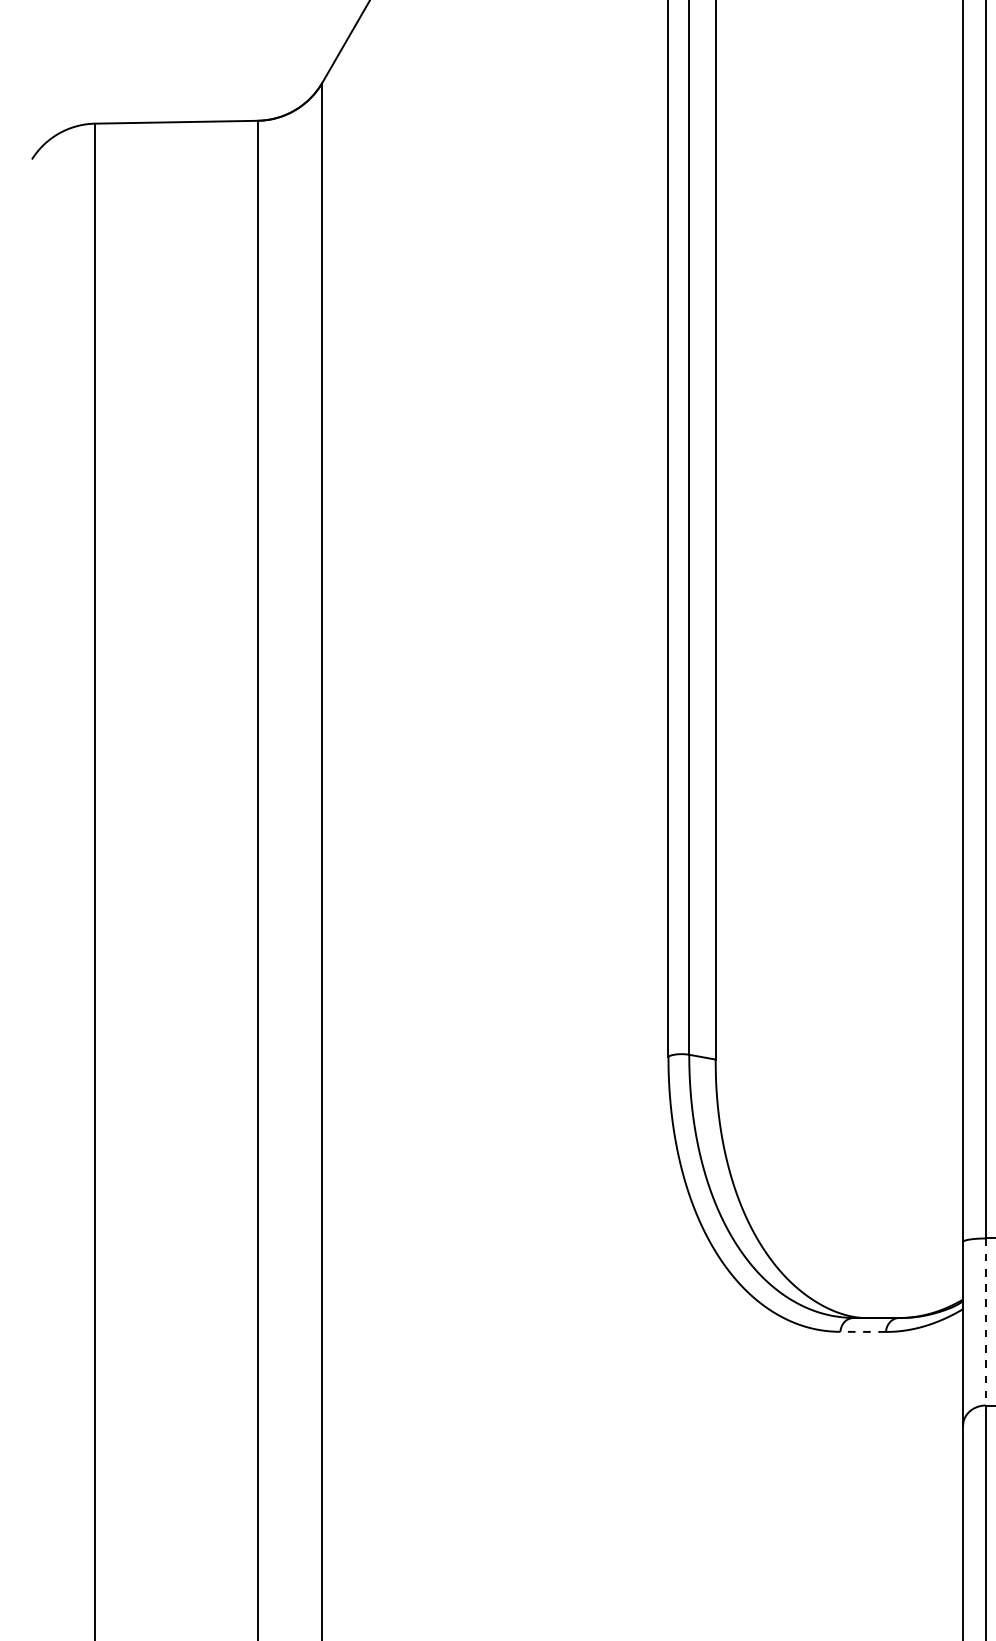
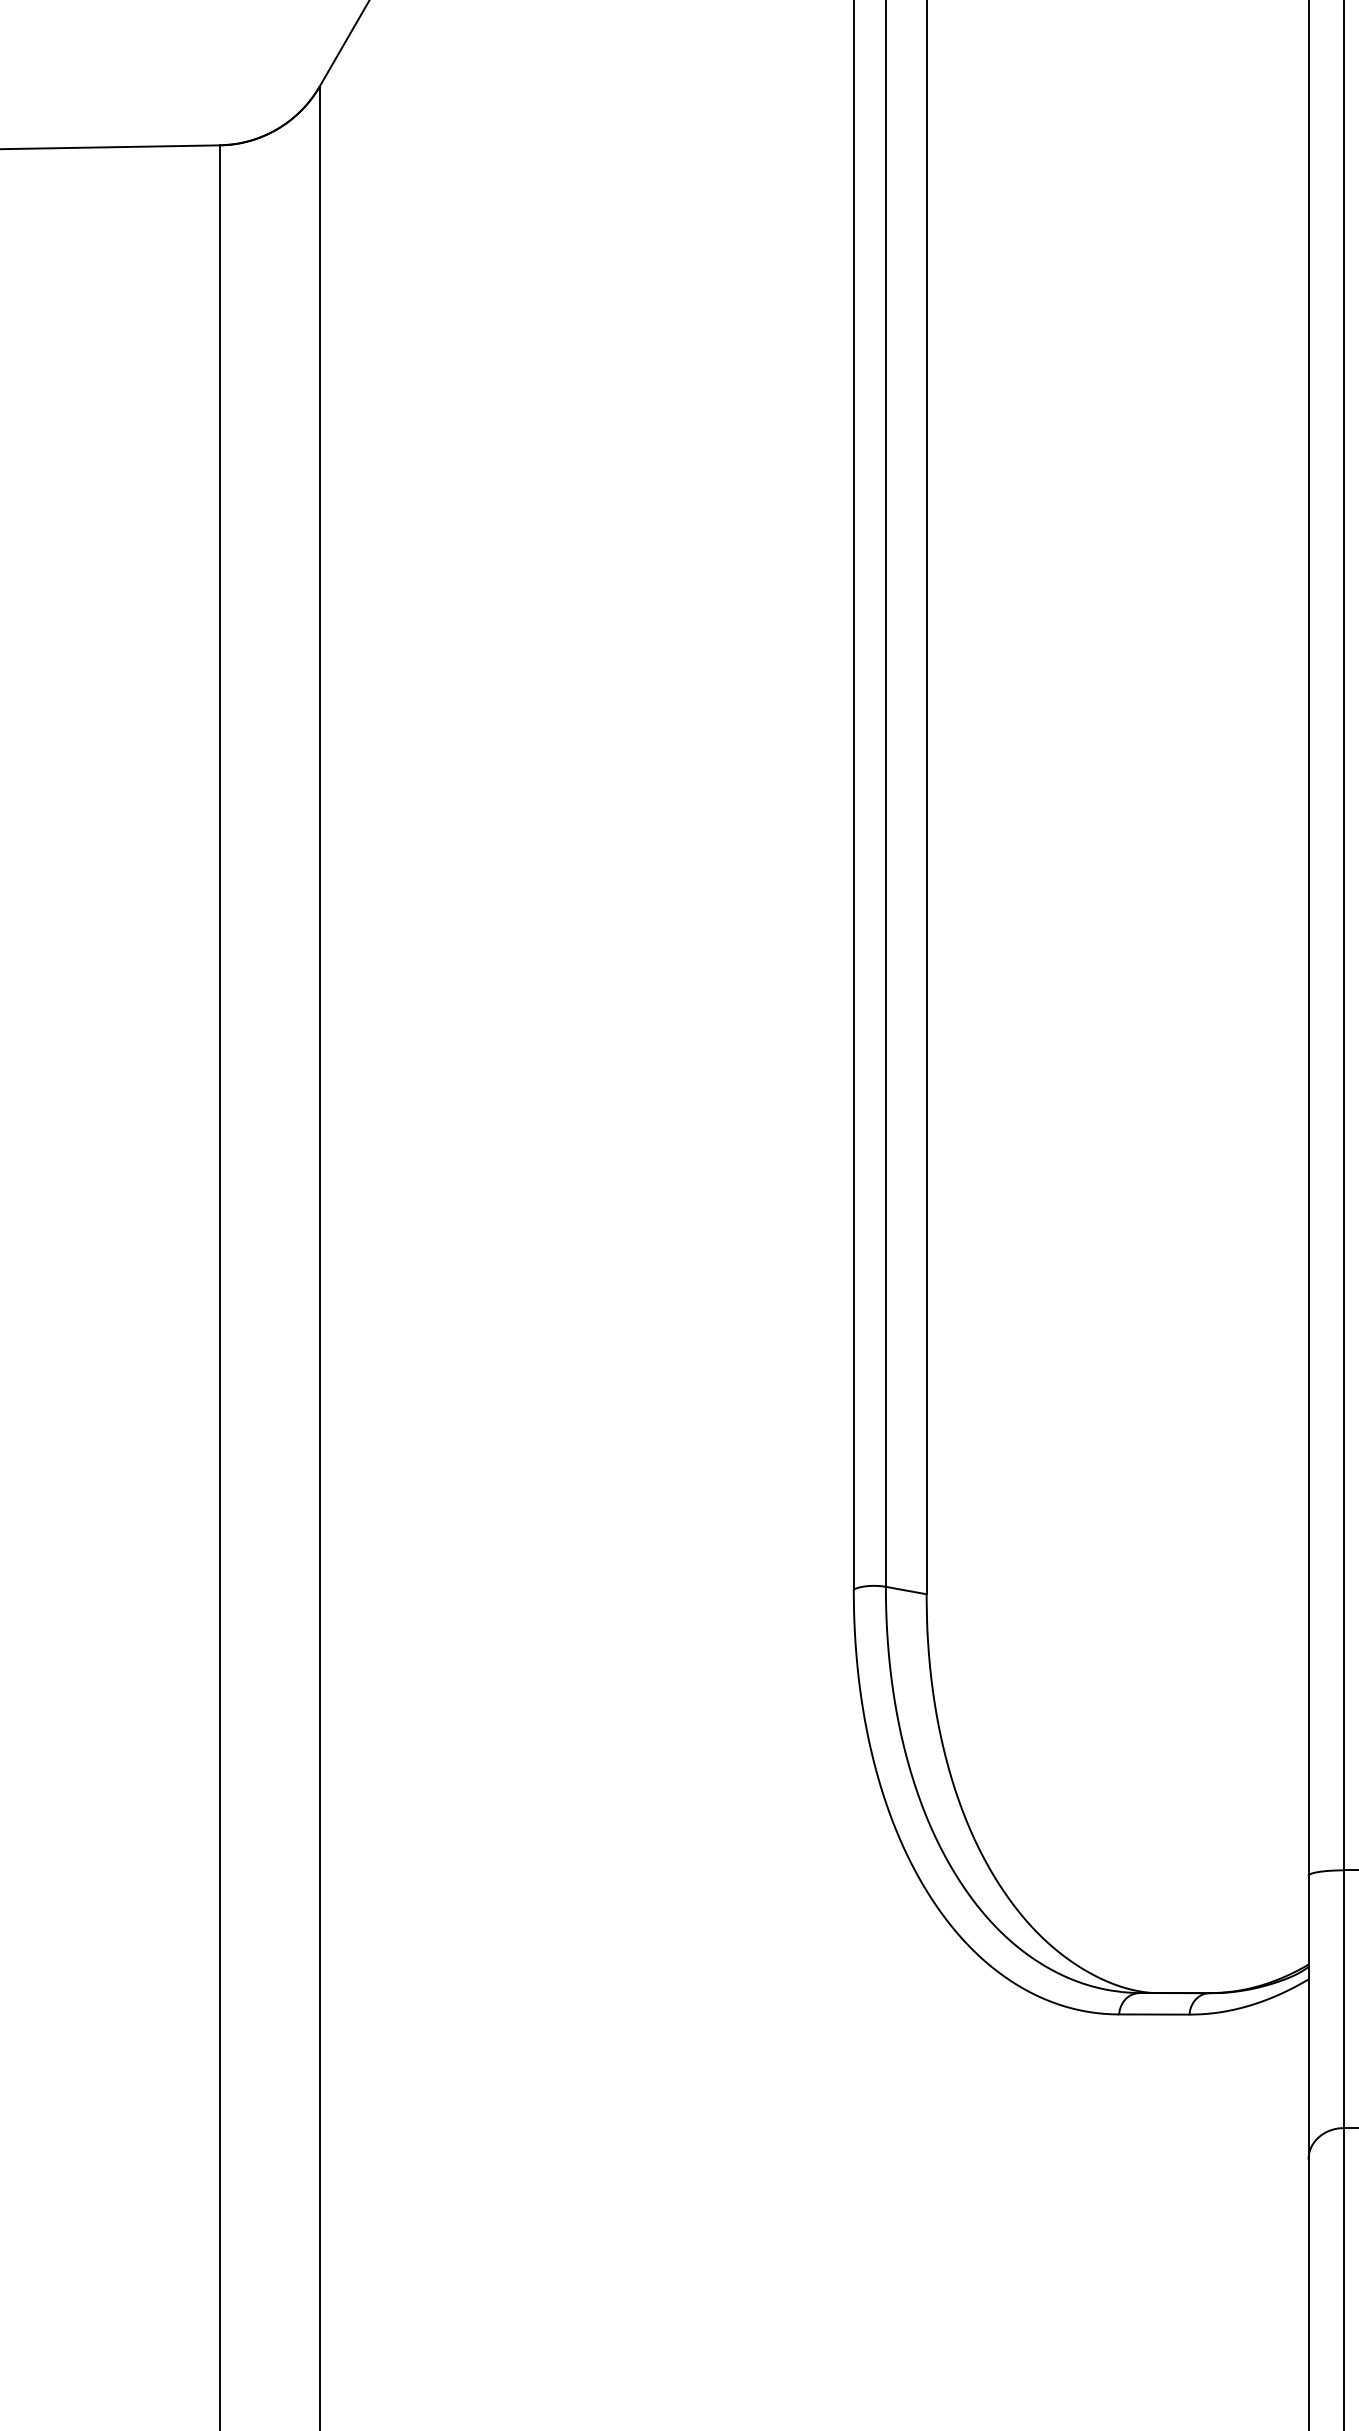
line: (985, 1321) -> (1343, 1998), dashed -> solid
line: (863, 1331) -> (1154, 2013), dashed -> solid

